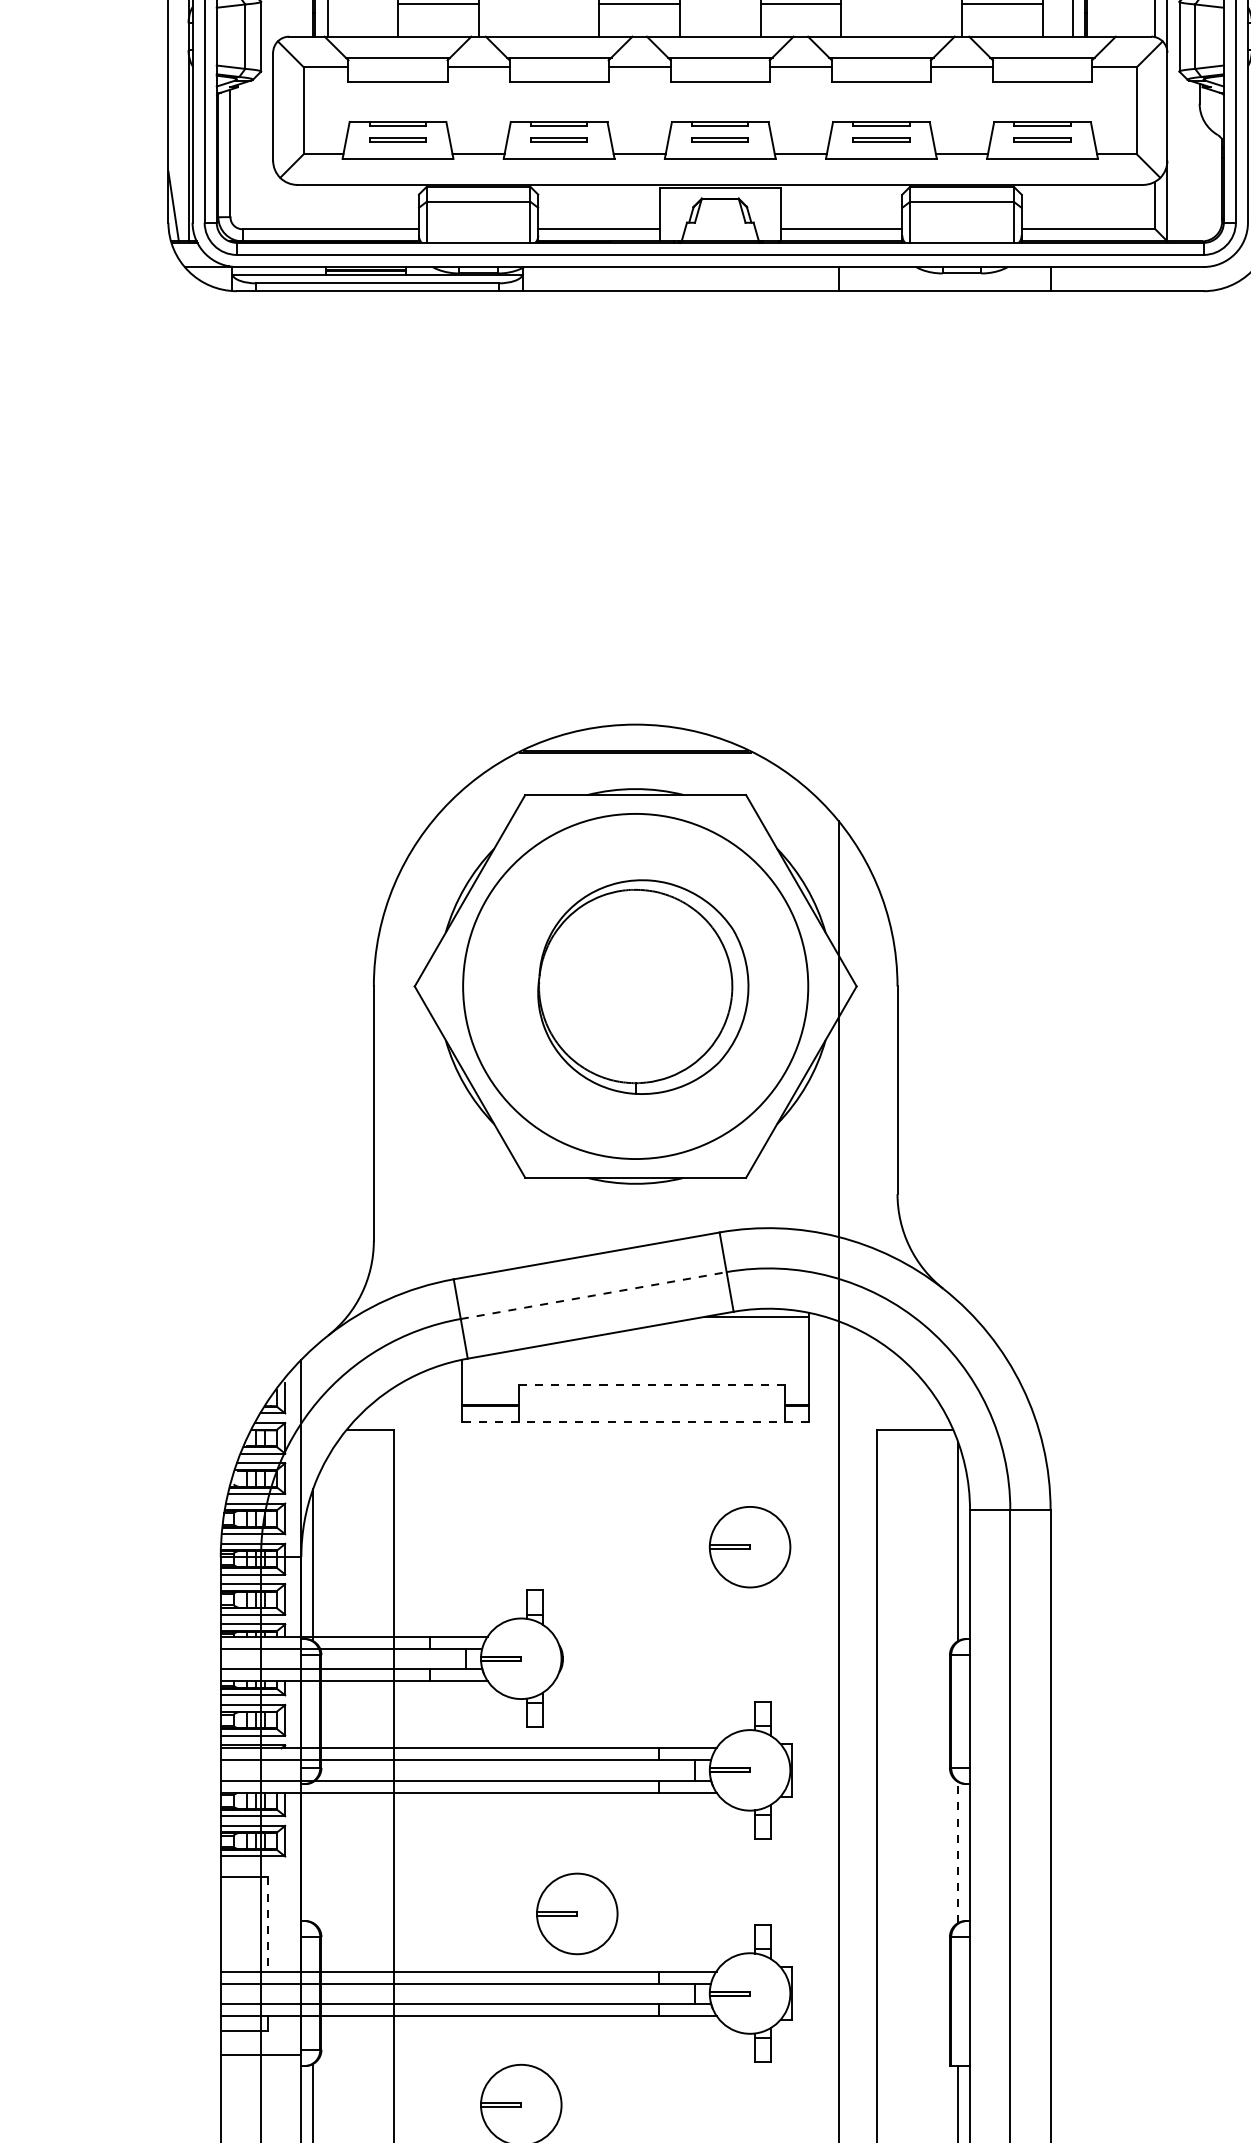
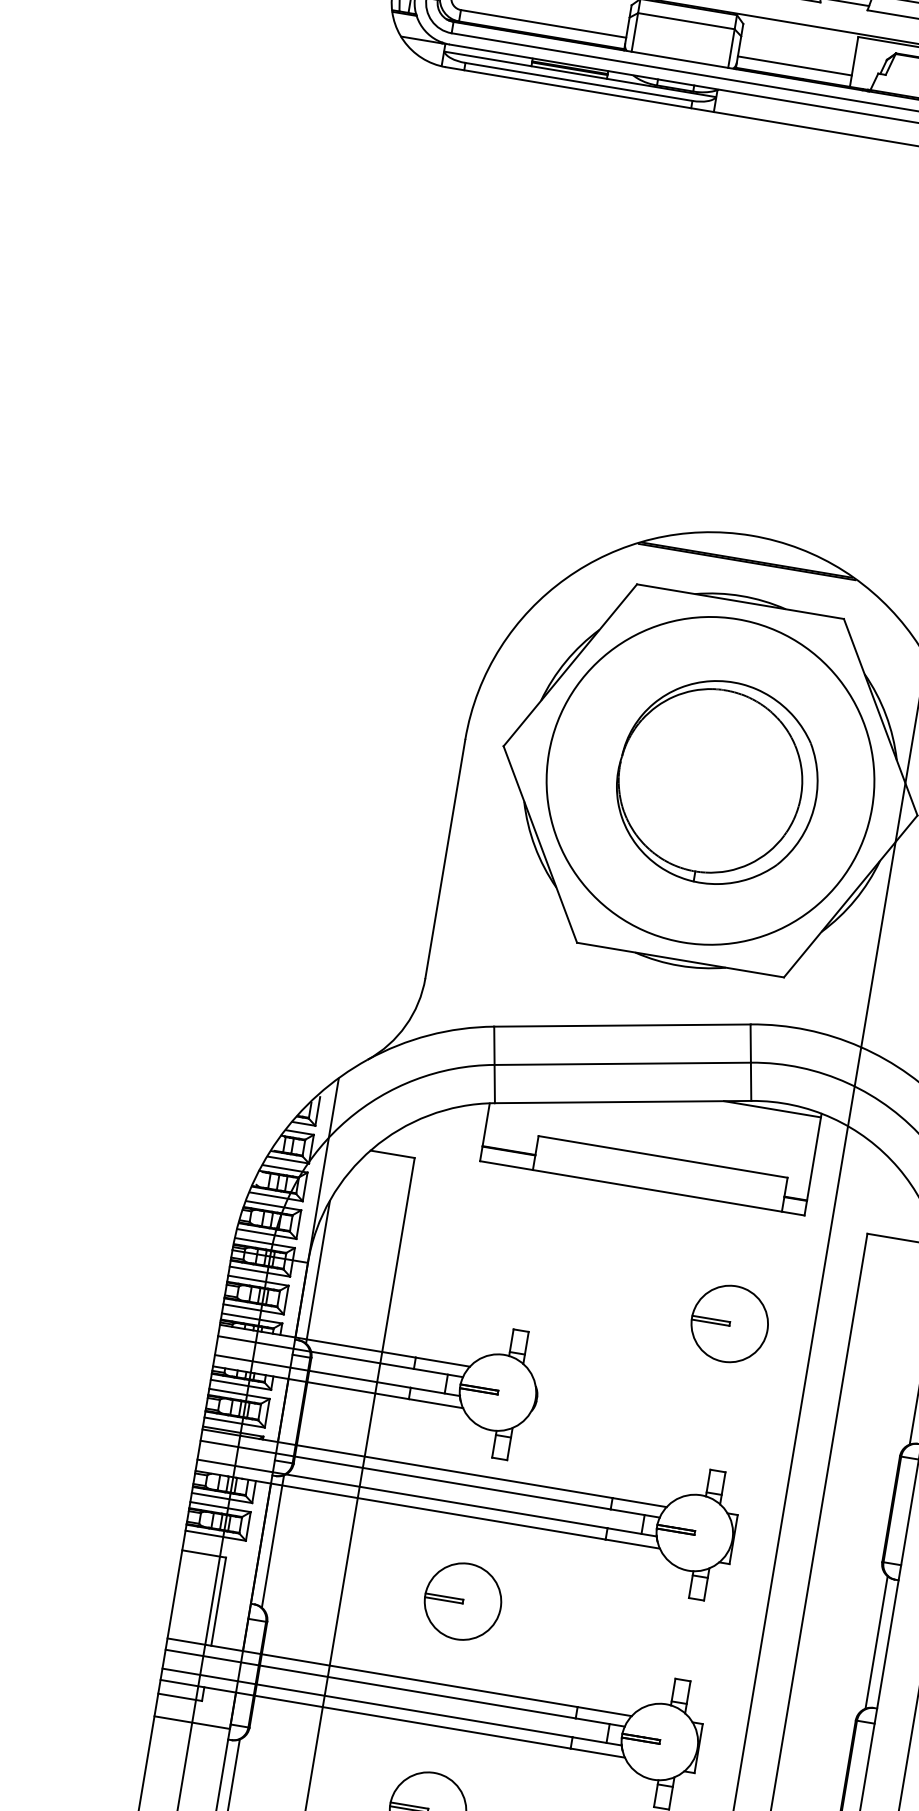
line: (593, 1295) -> (622, 1063), dashed -> solid
line: (651, 1385) -> (662, 1157), dashed -> solid
line: (635, 1421) -> (642, 1188), dashed -> solid
line: (313, 1852) -> (273, 1541), added
line: (957, 1852) -> (876, 1642), dashed -> solid
part: (577, 1913) -> (463, 1601), moved
line: (267, 1924) -> (218, 1601), dashed -> solid

